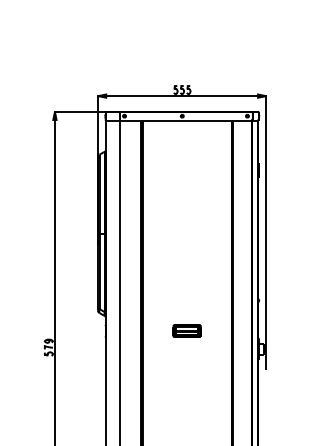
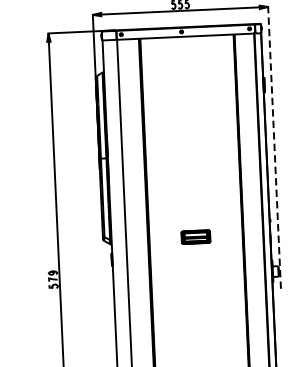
line: (266, 232) -> (275, 149), solid -> dashed
part: (186, 330) -> (195, 236), moved

